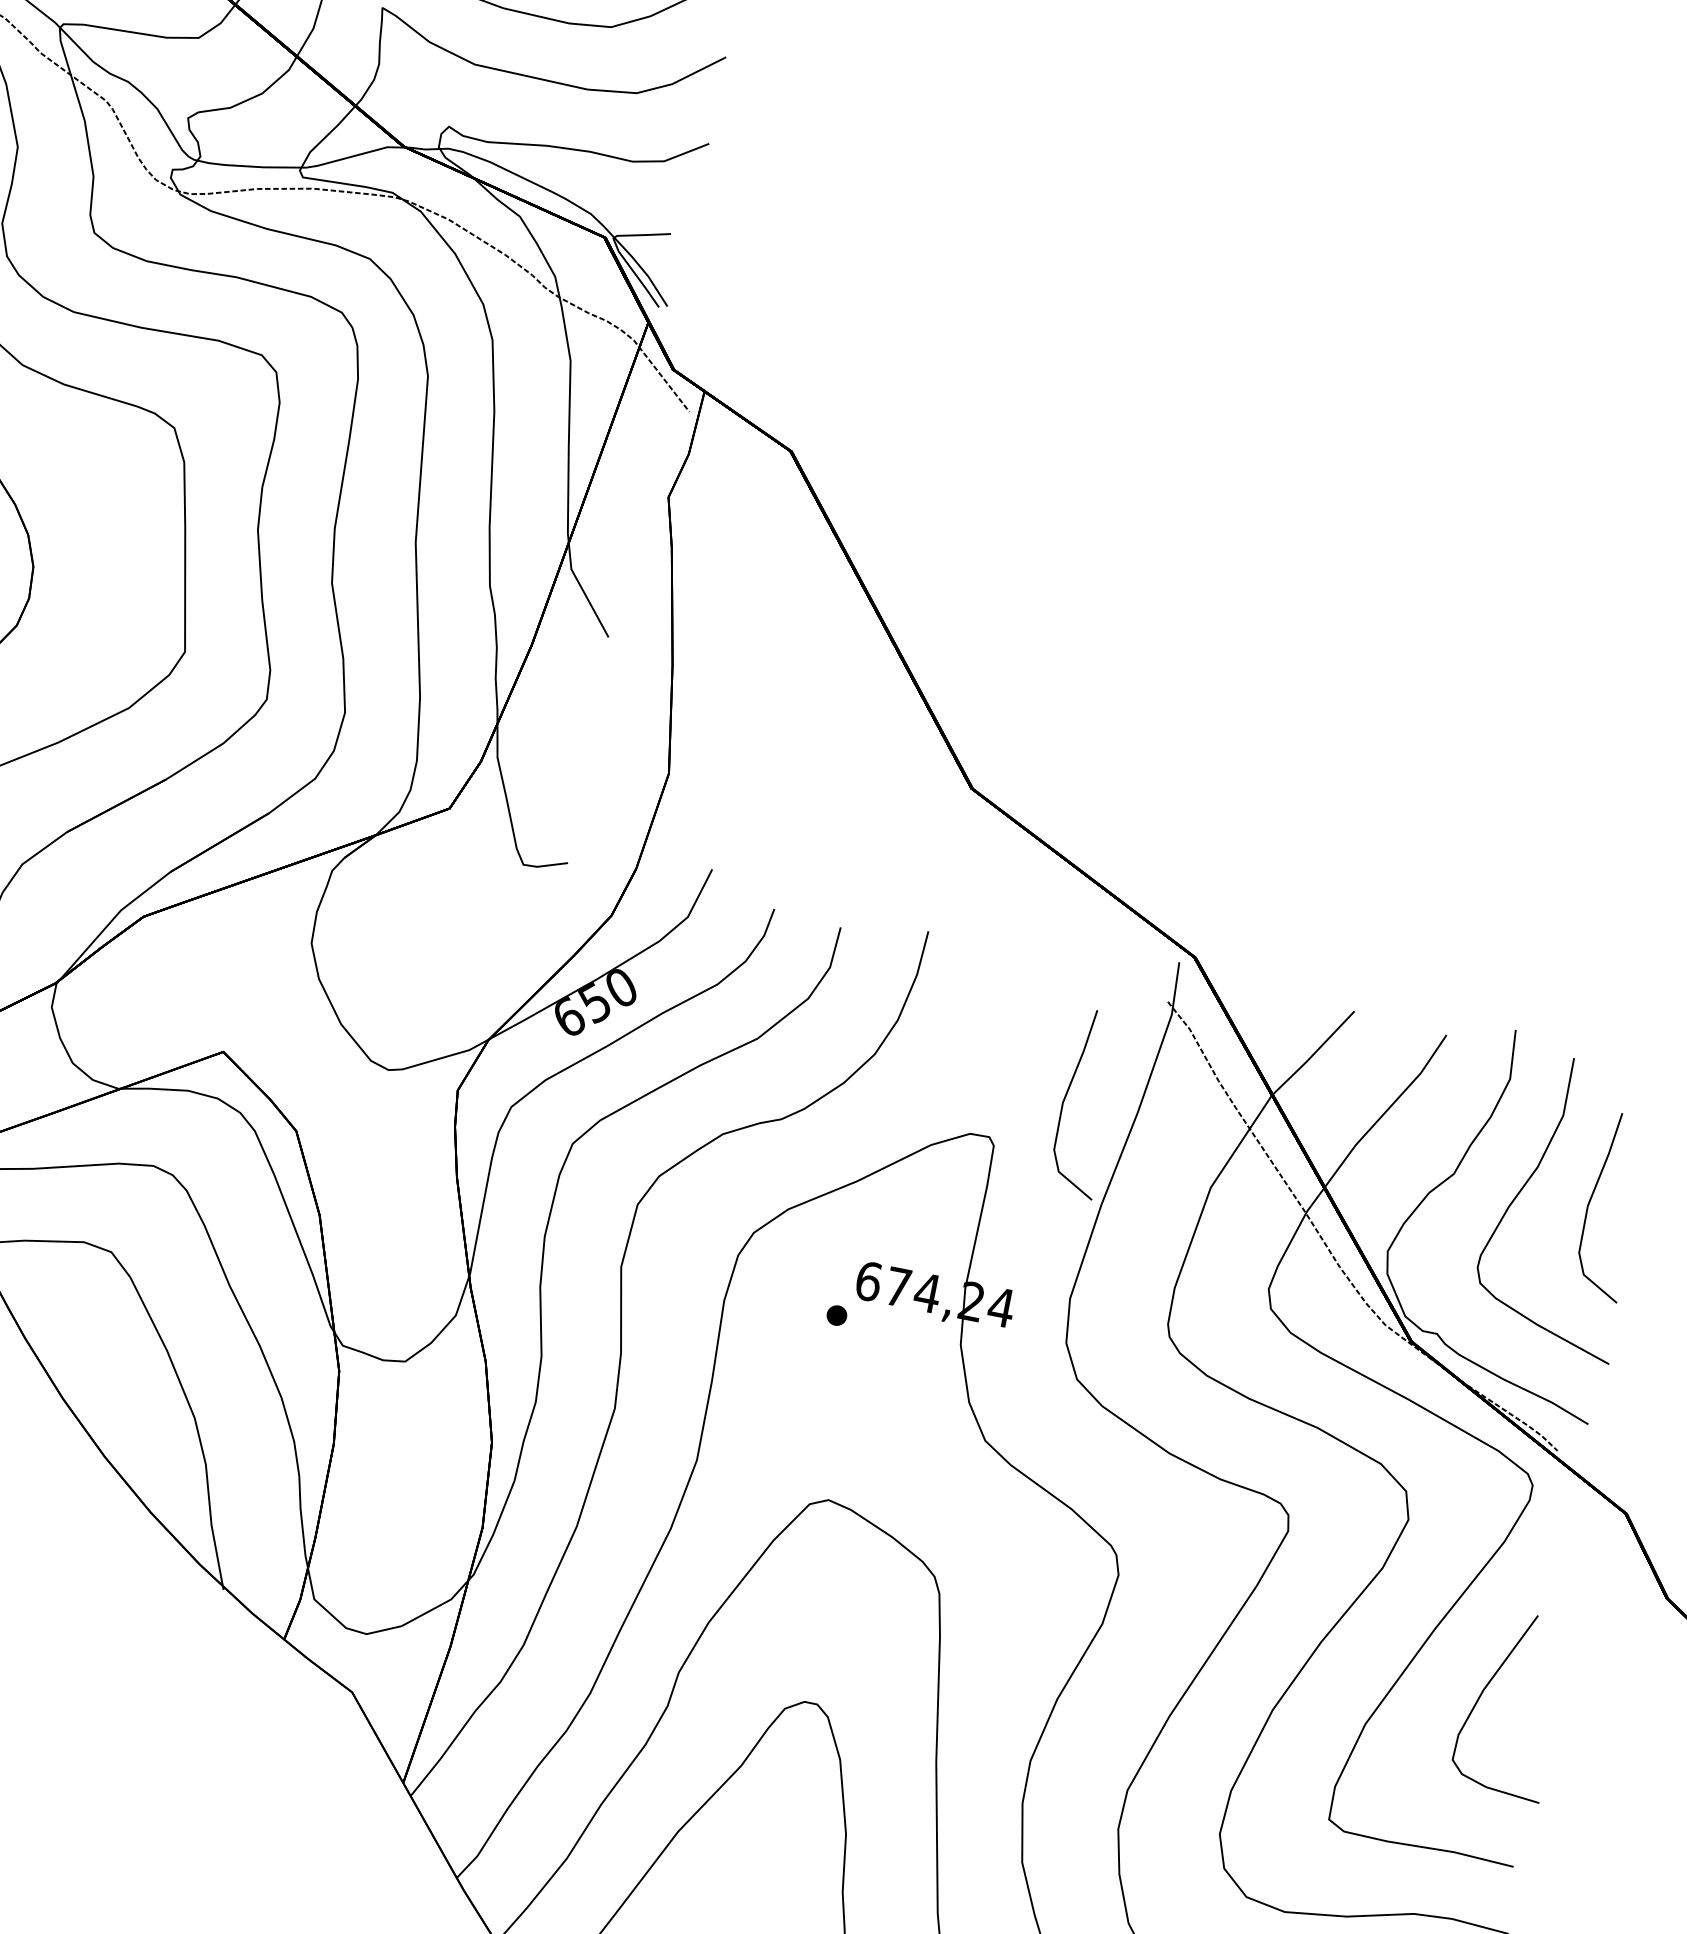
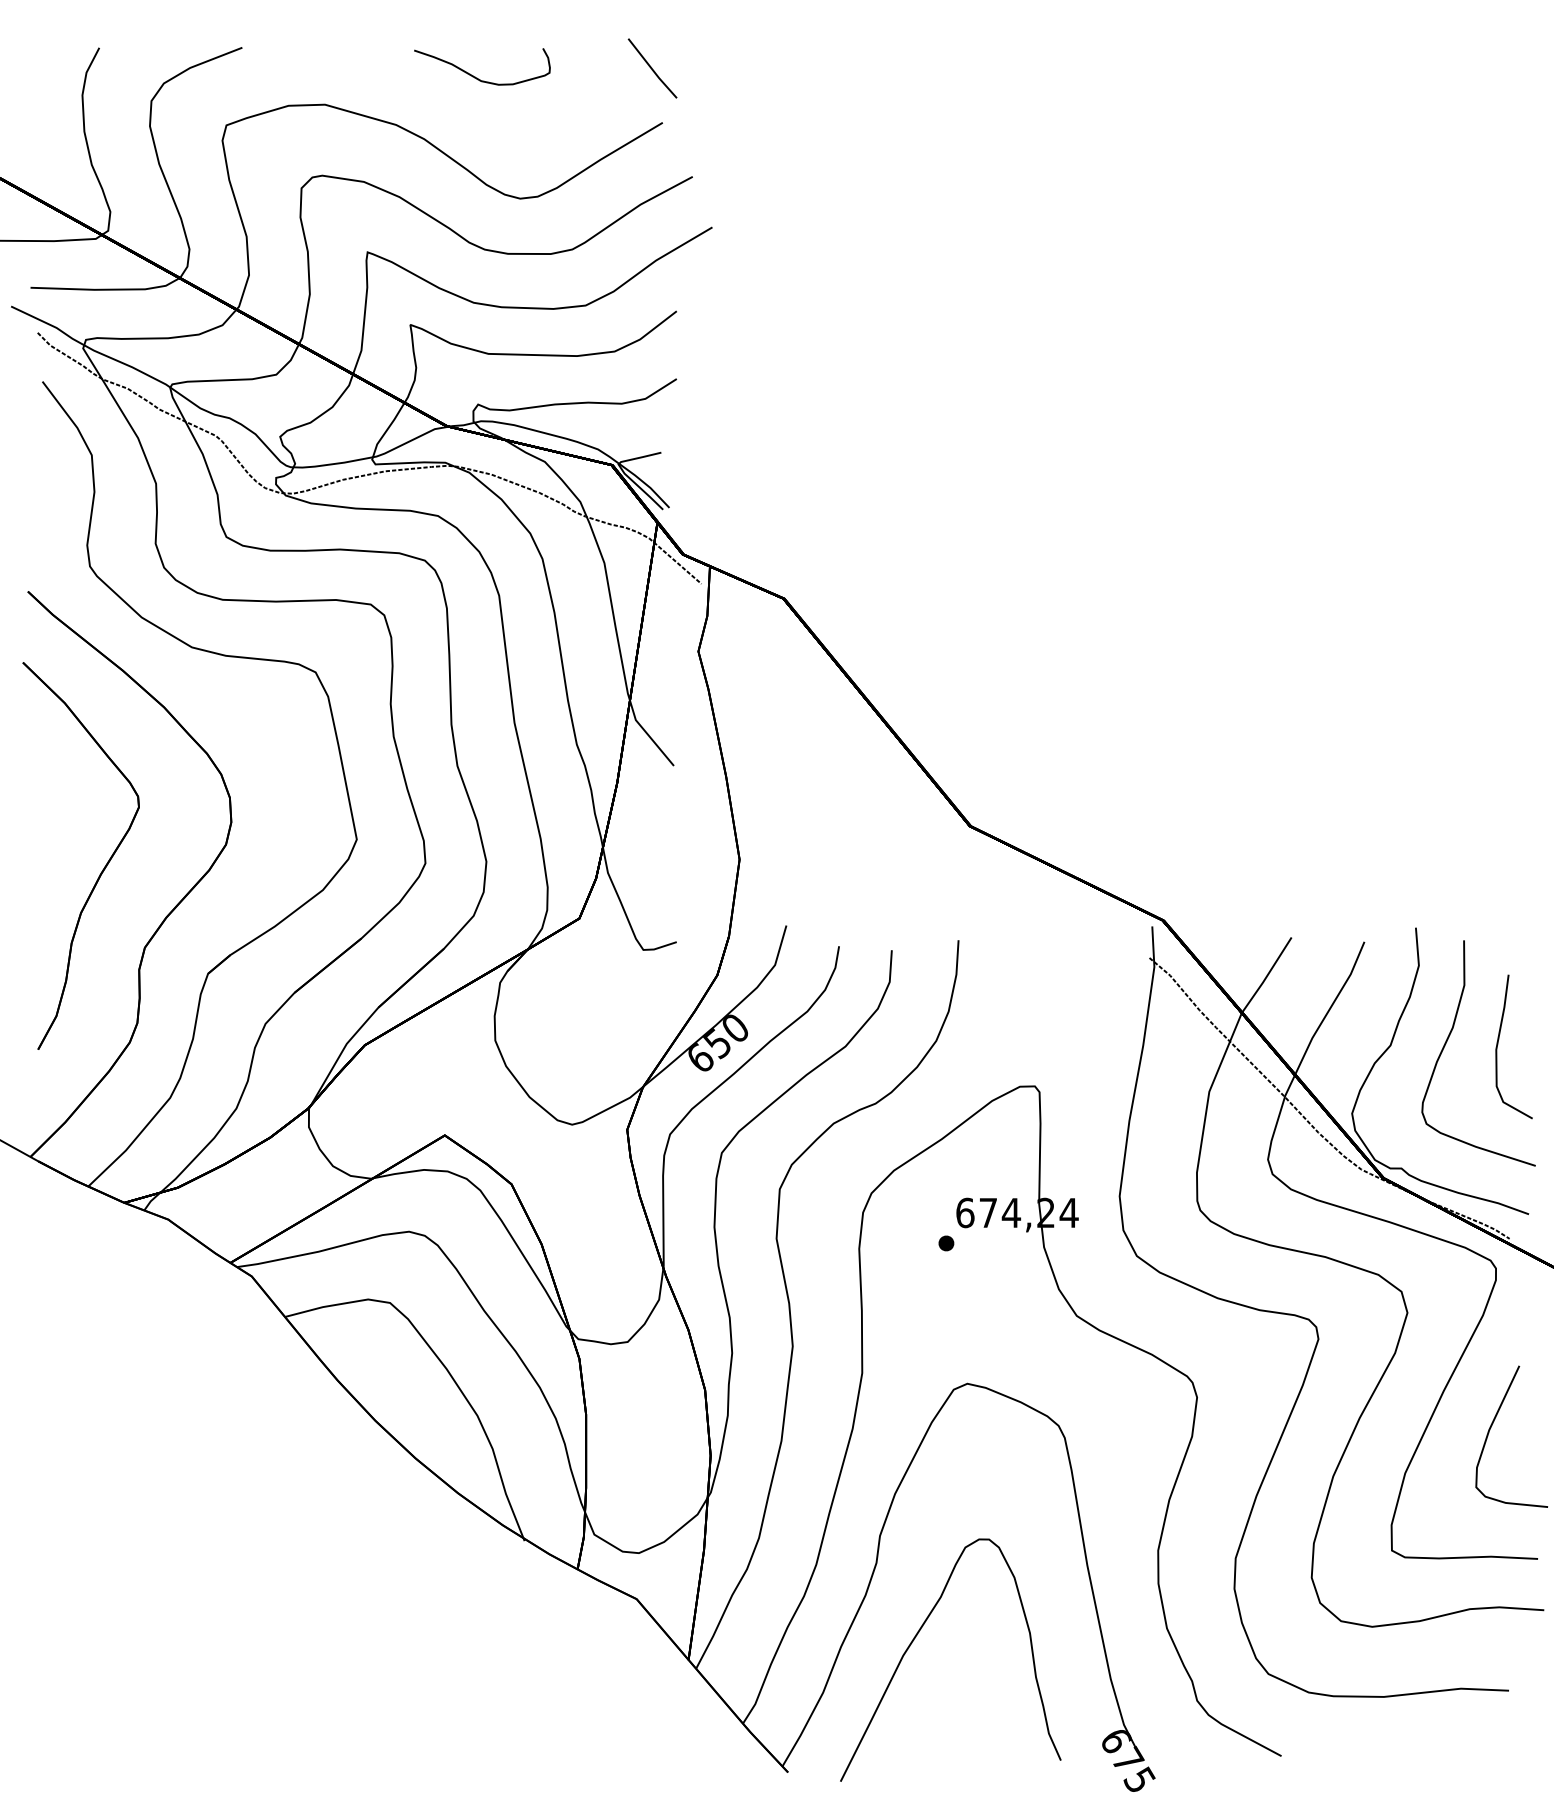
curve: (1067, 1096) -> (1087, 1044), removed

